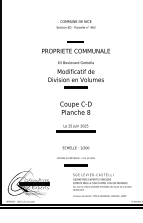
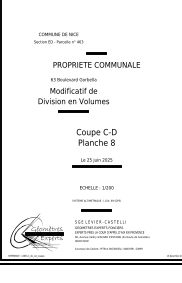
text: (75, 24) -> (58, 37), moved
part: (75, 75) -> (73, 95), moved
text: (102, 184) -> (112, 234), moved

